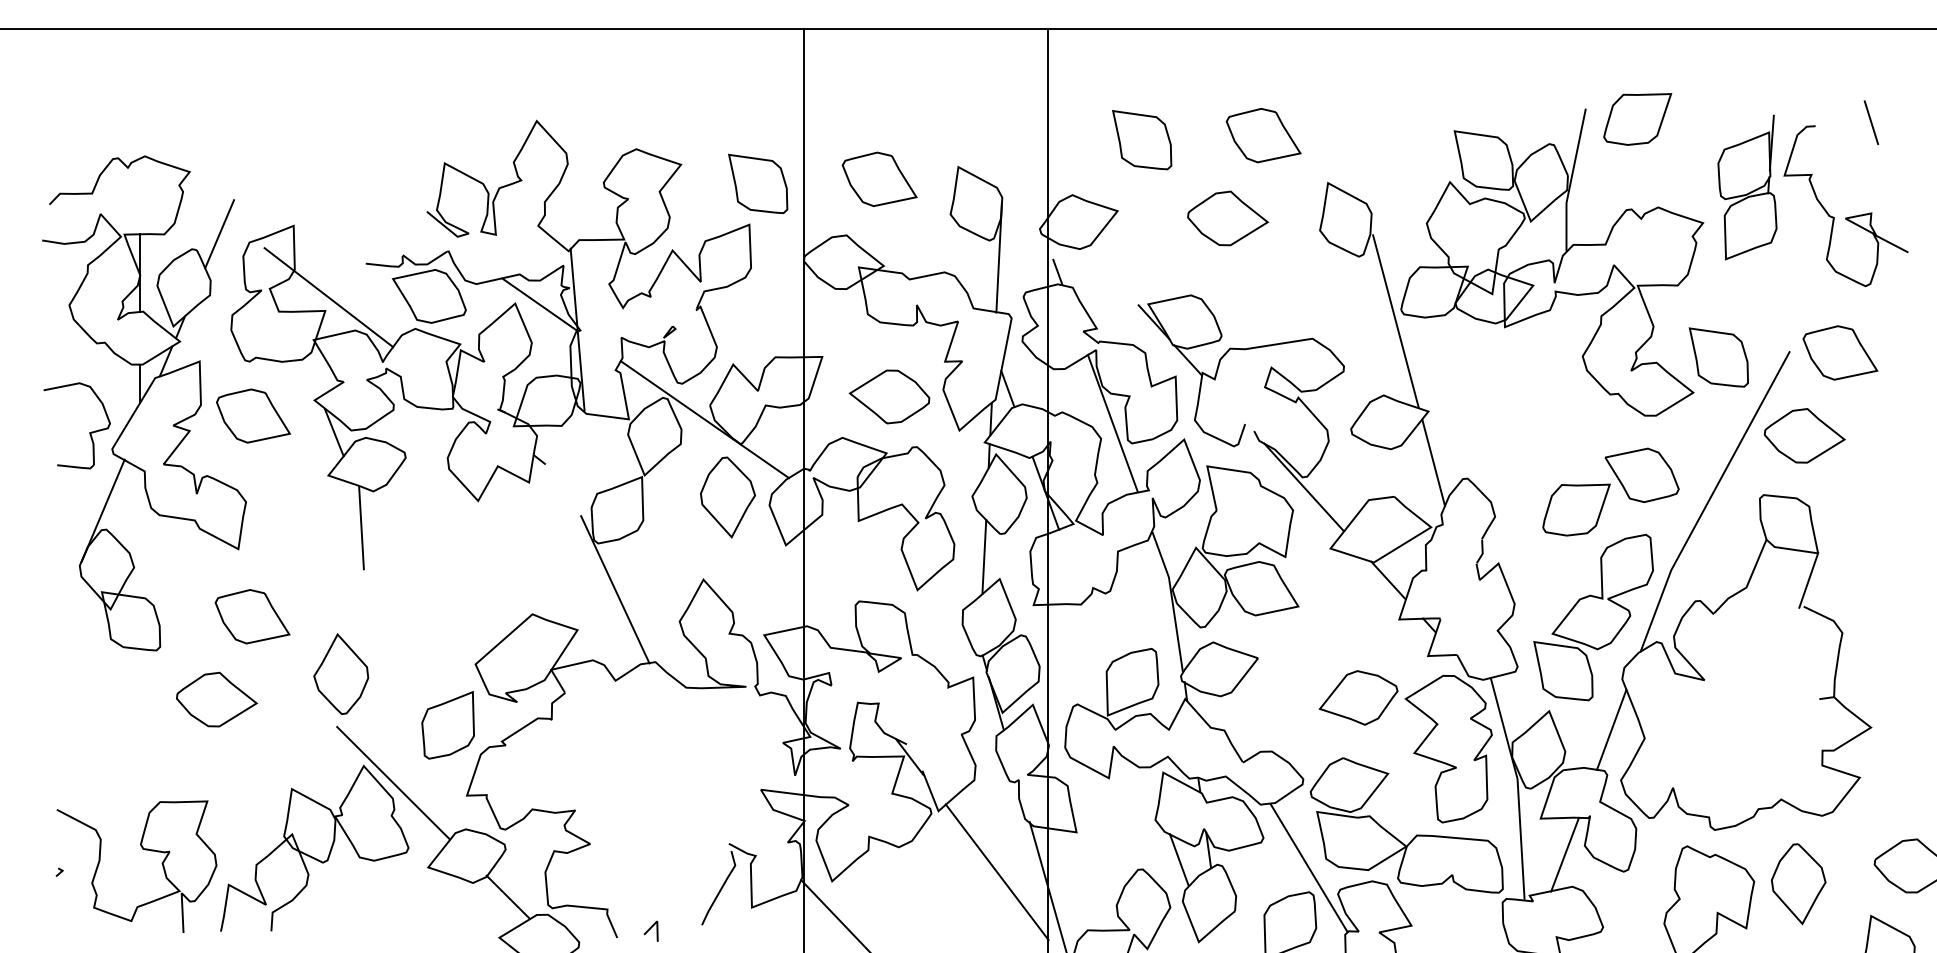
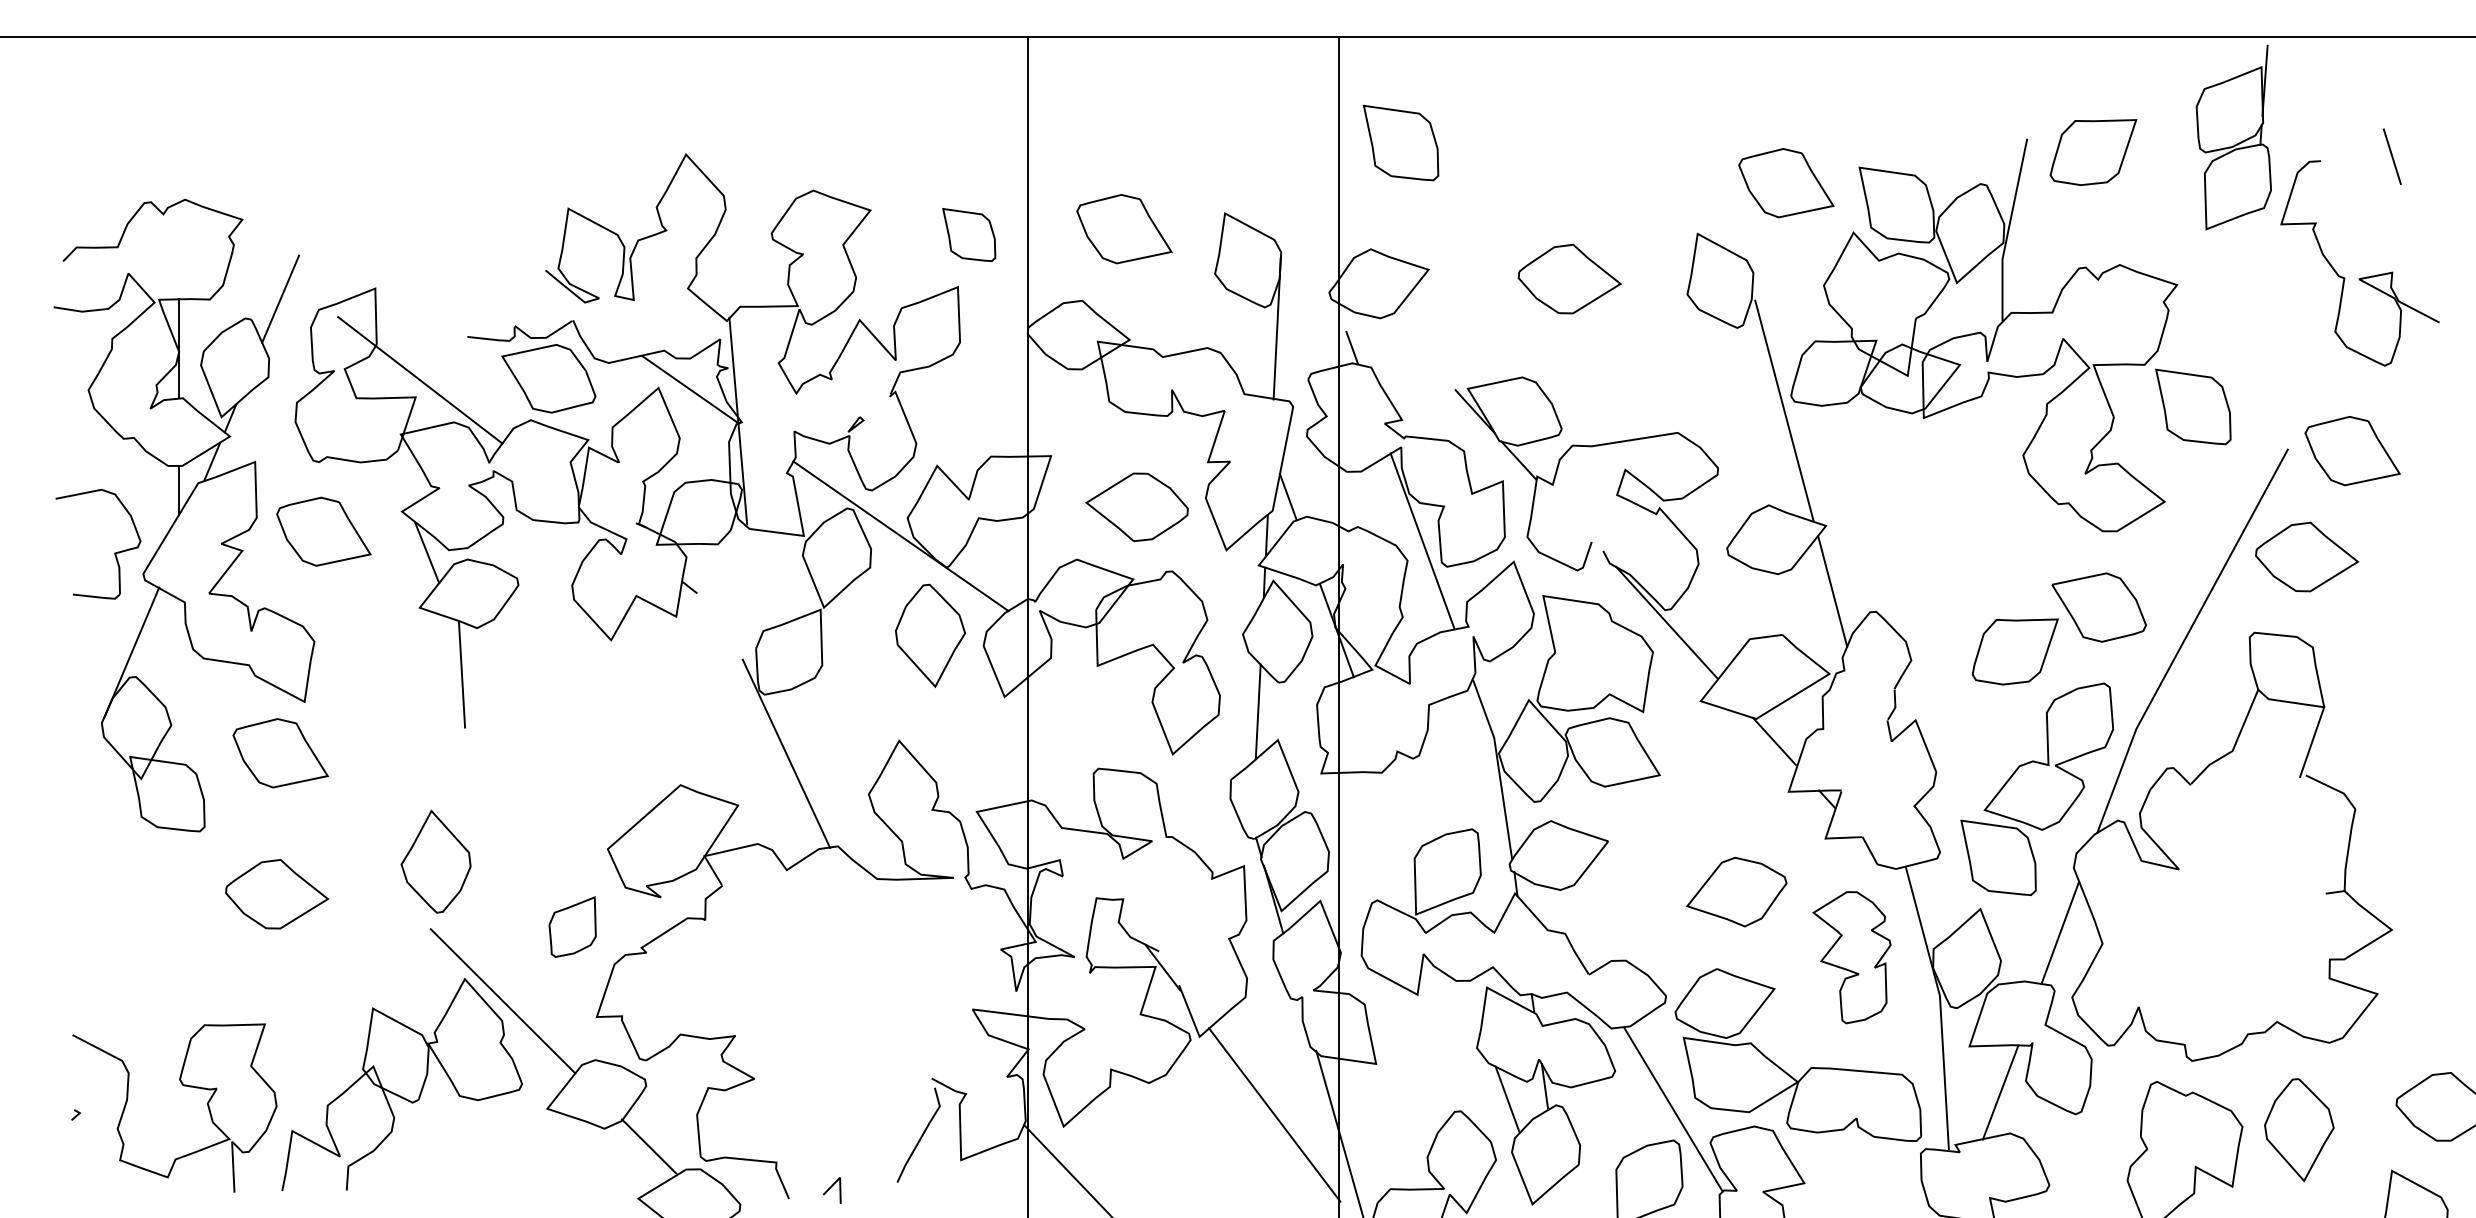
part: (1263, 135) -> (1786, 183), moved
part: (1141, 139) -> (1400, 142), moved
part: (758, 183) -> (969, 234), size x0.7
part: (1747, 187) -> (2233, 137), moved
part: (1719, 357) -> (2193, 406), moved
part: (252, 616) -> (280, 753), moved
part: (447, 724) -> (572, 926), size x0.7
part: (1448, 749) -> (1851, 957), size x0.7

